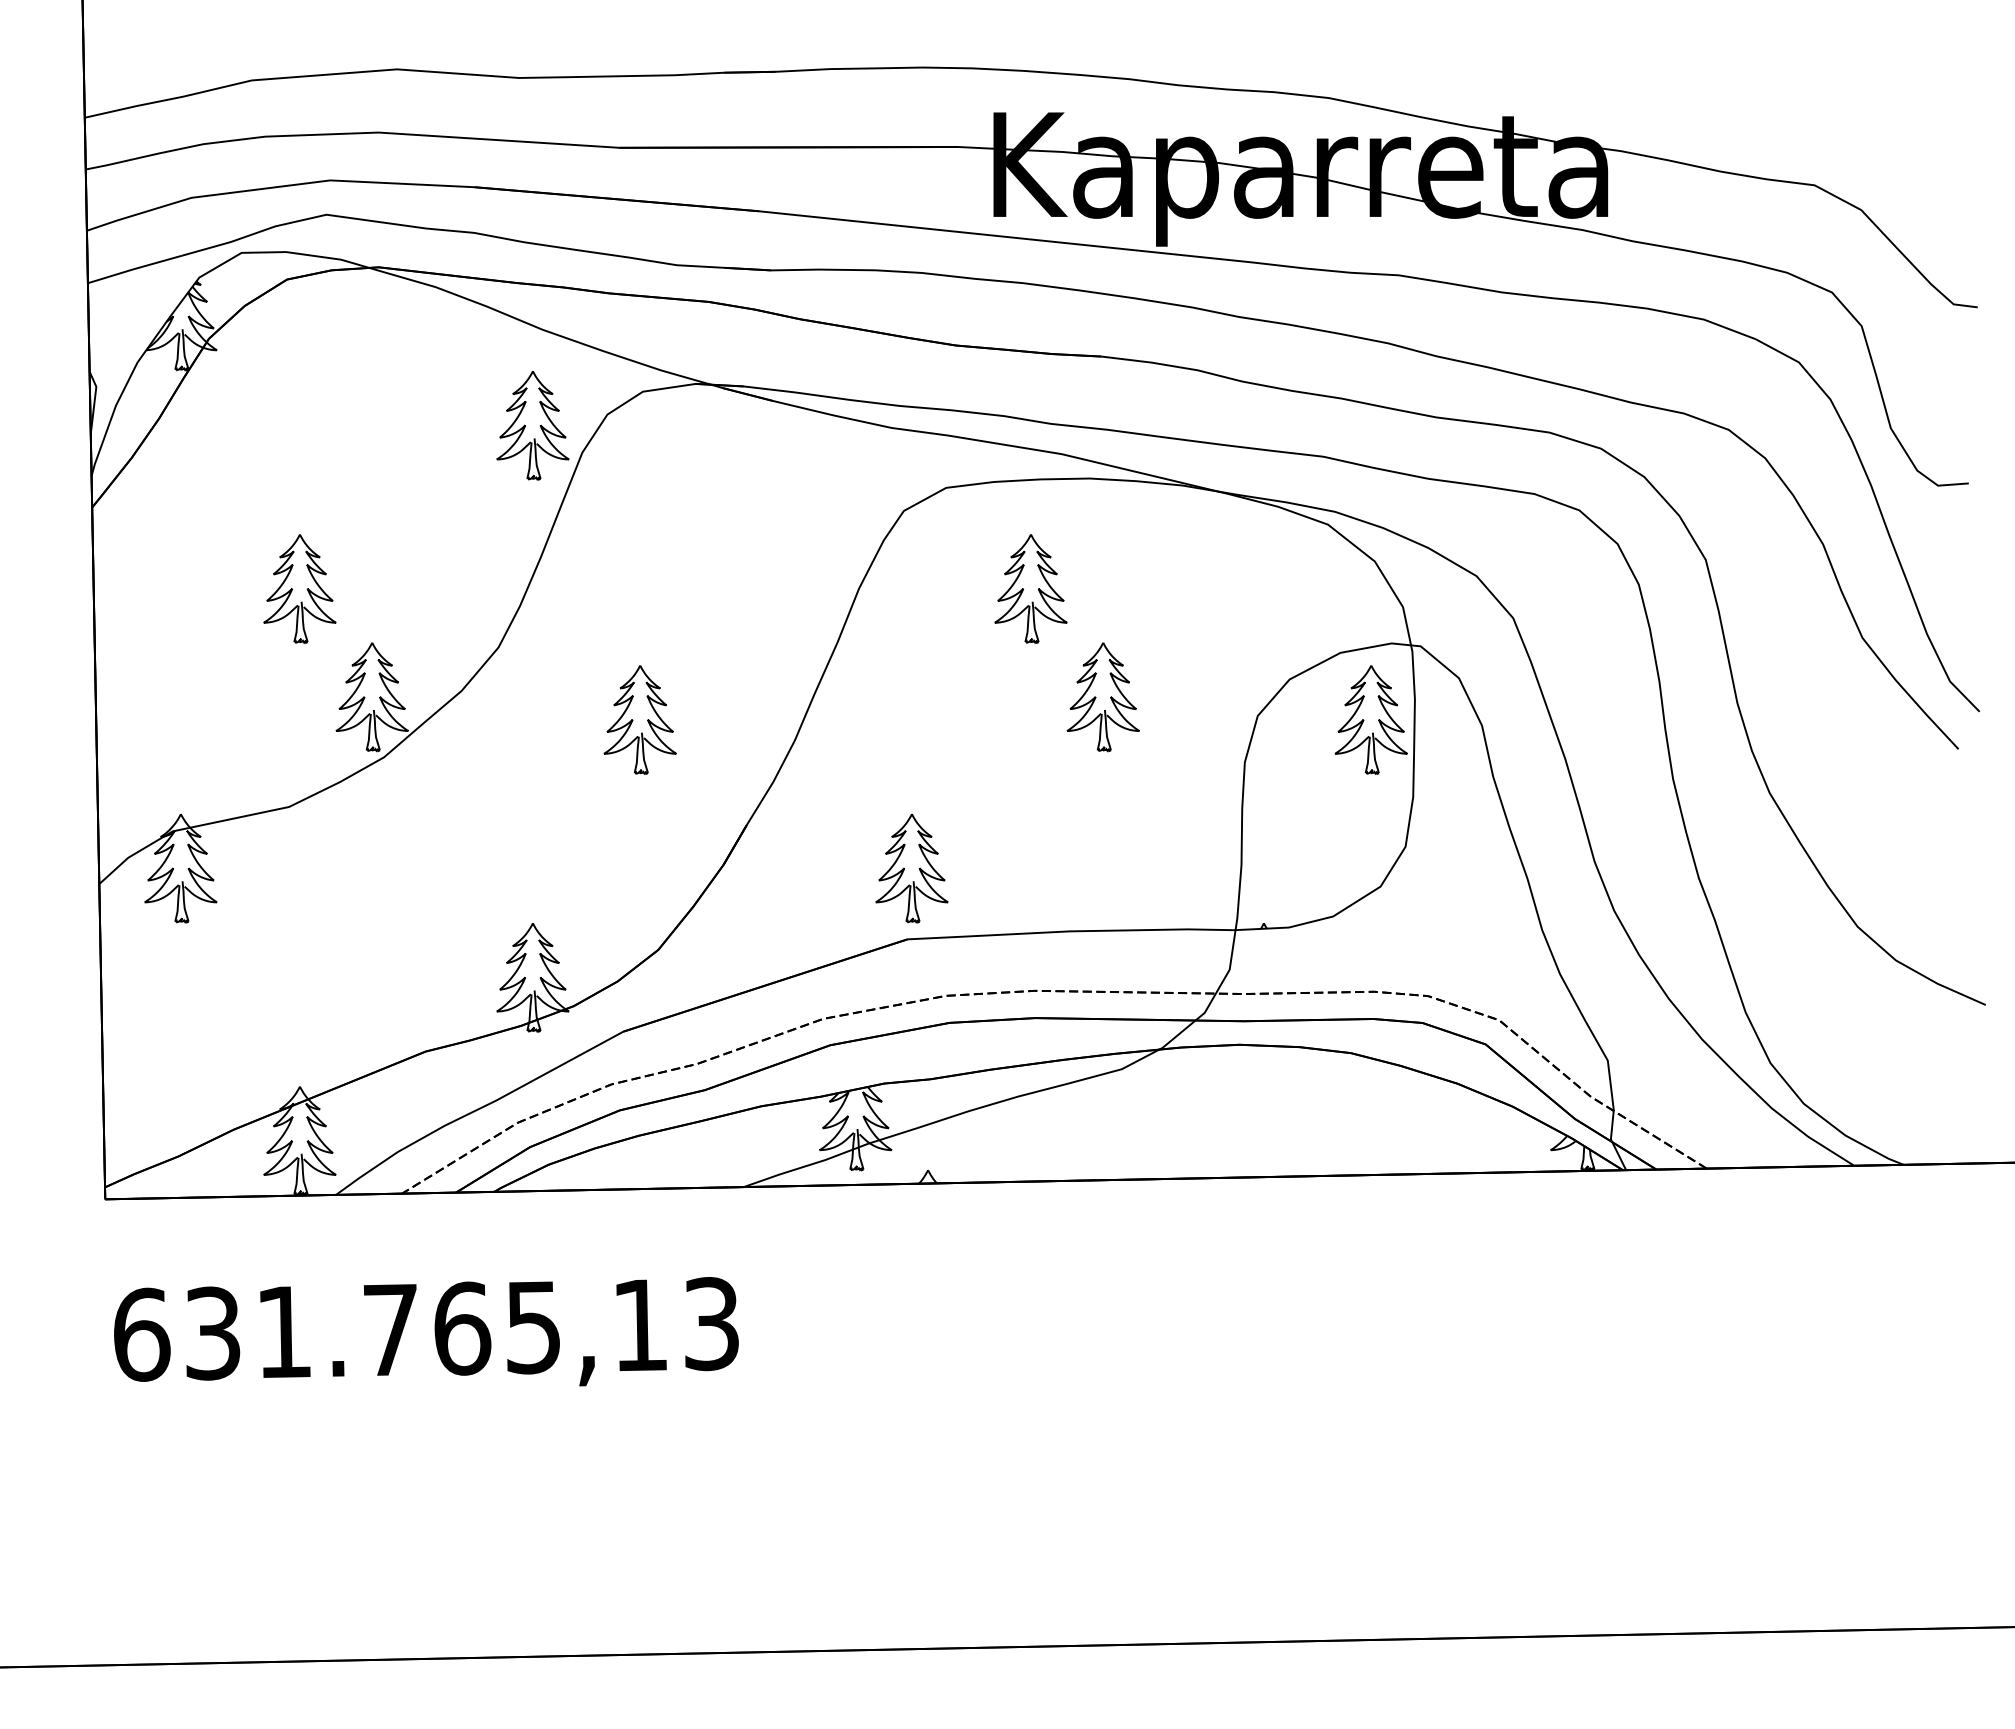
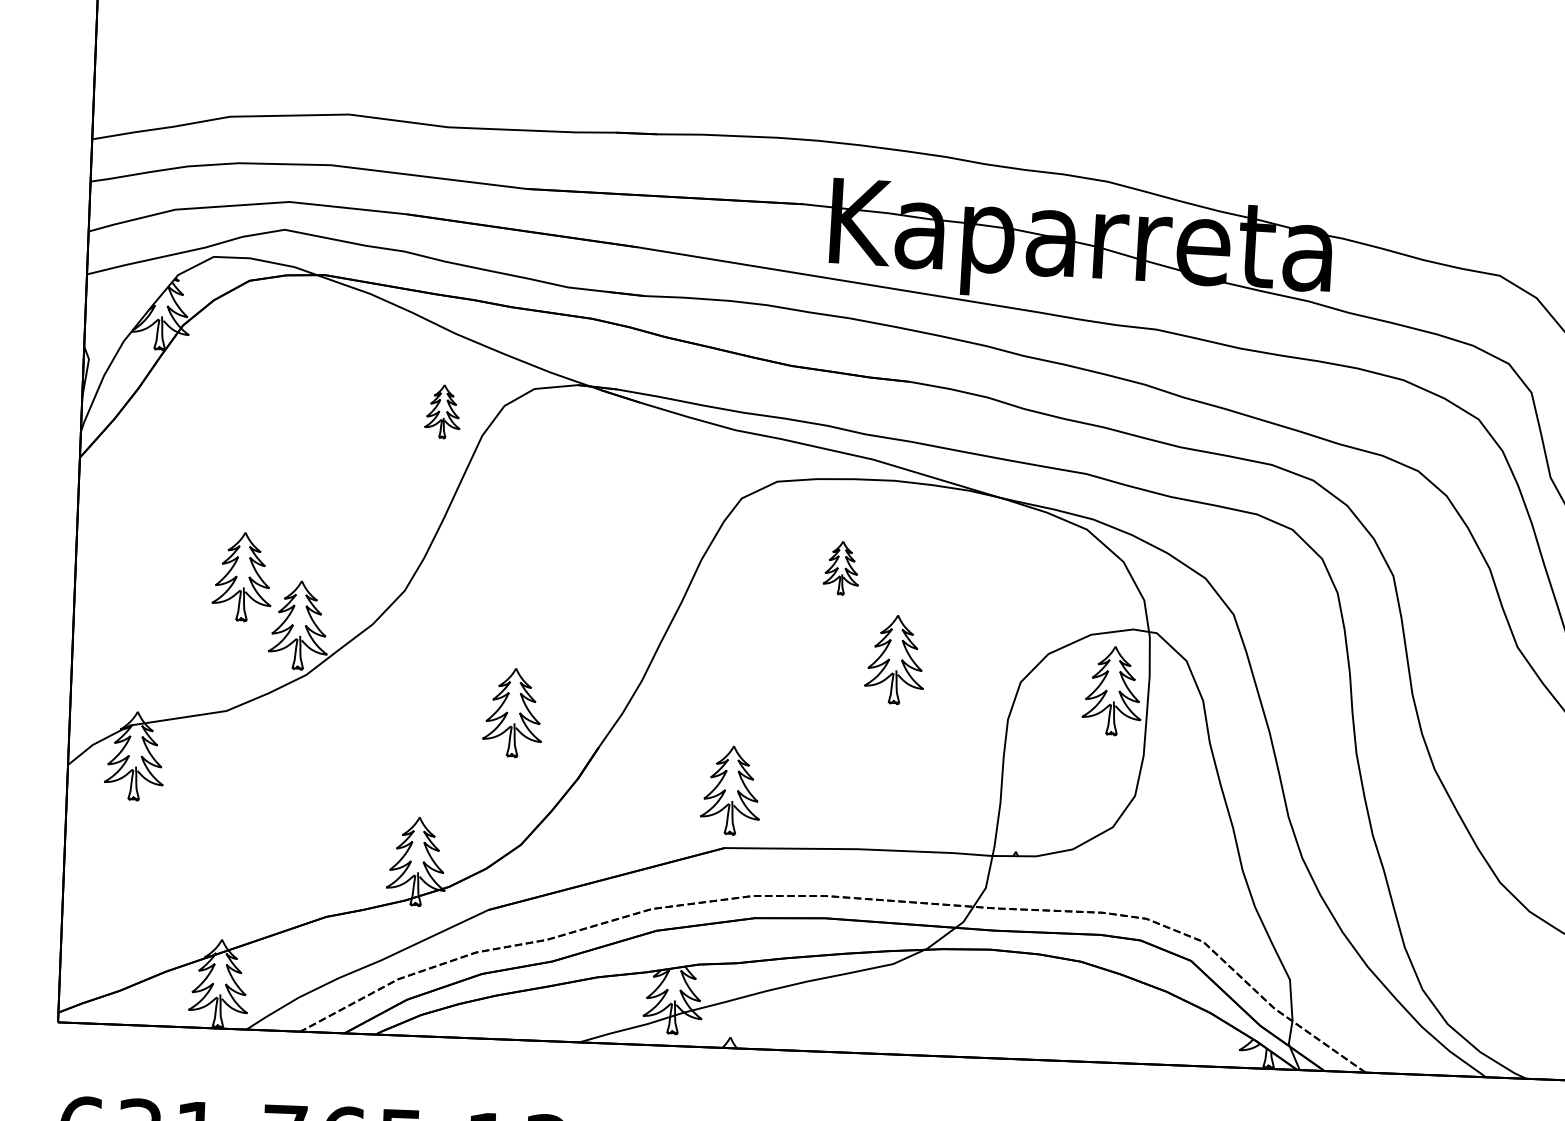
part: (532, 425) -> (442, 411), size x0.6
part: (299, 588) -> (242, 576), moved
part: (1030, 588) -> (841, 567), size x0.6
part: (639, 719) -> (513, 712), moved

